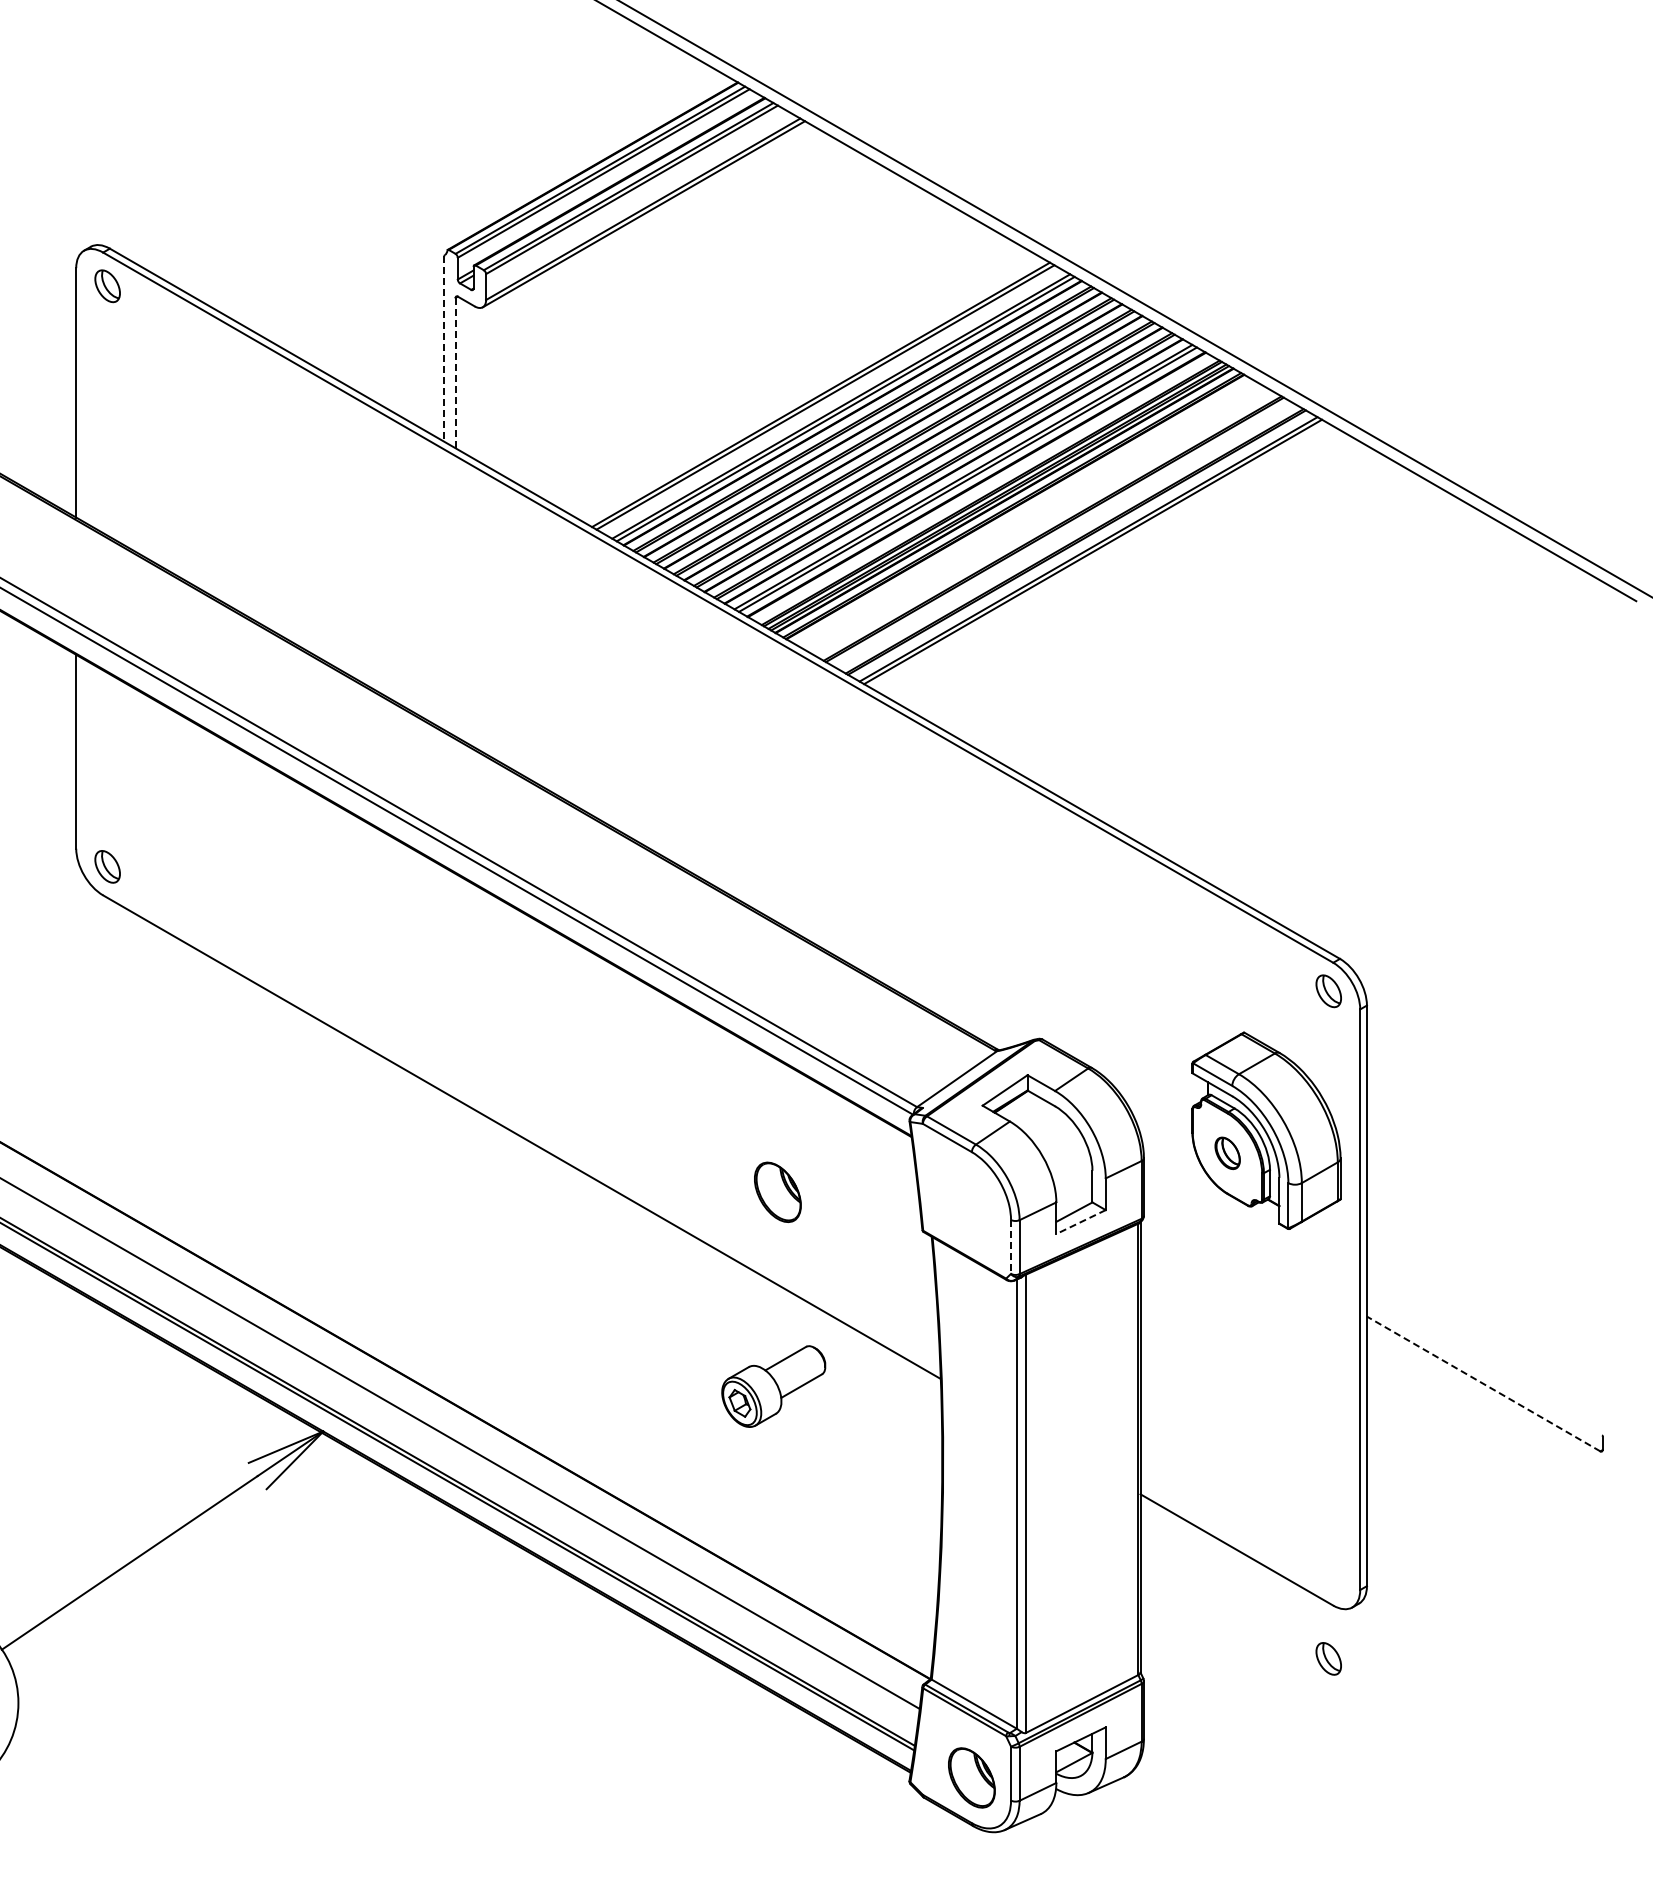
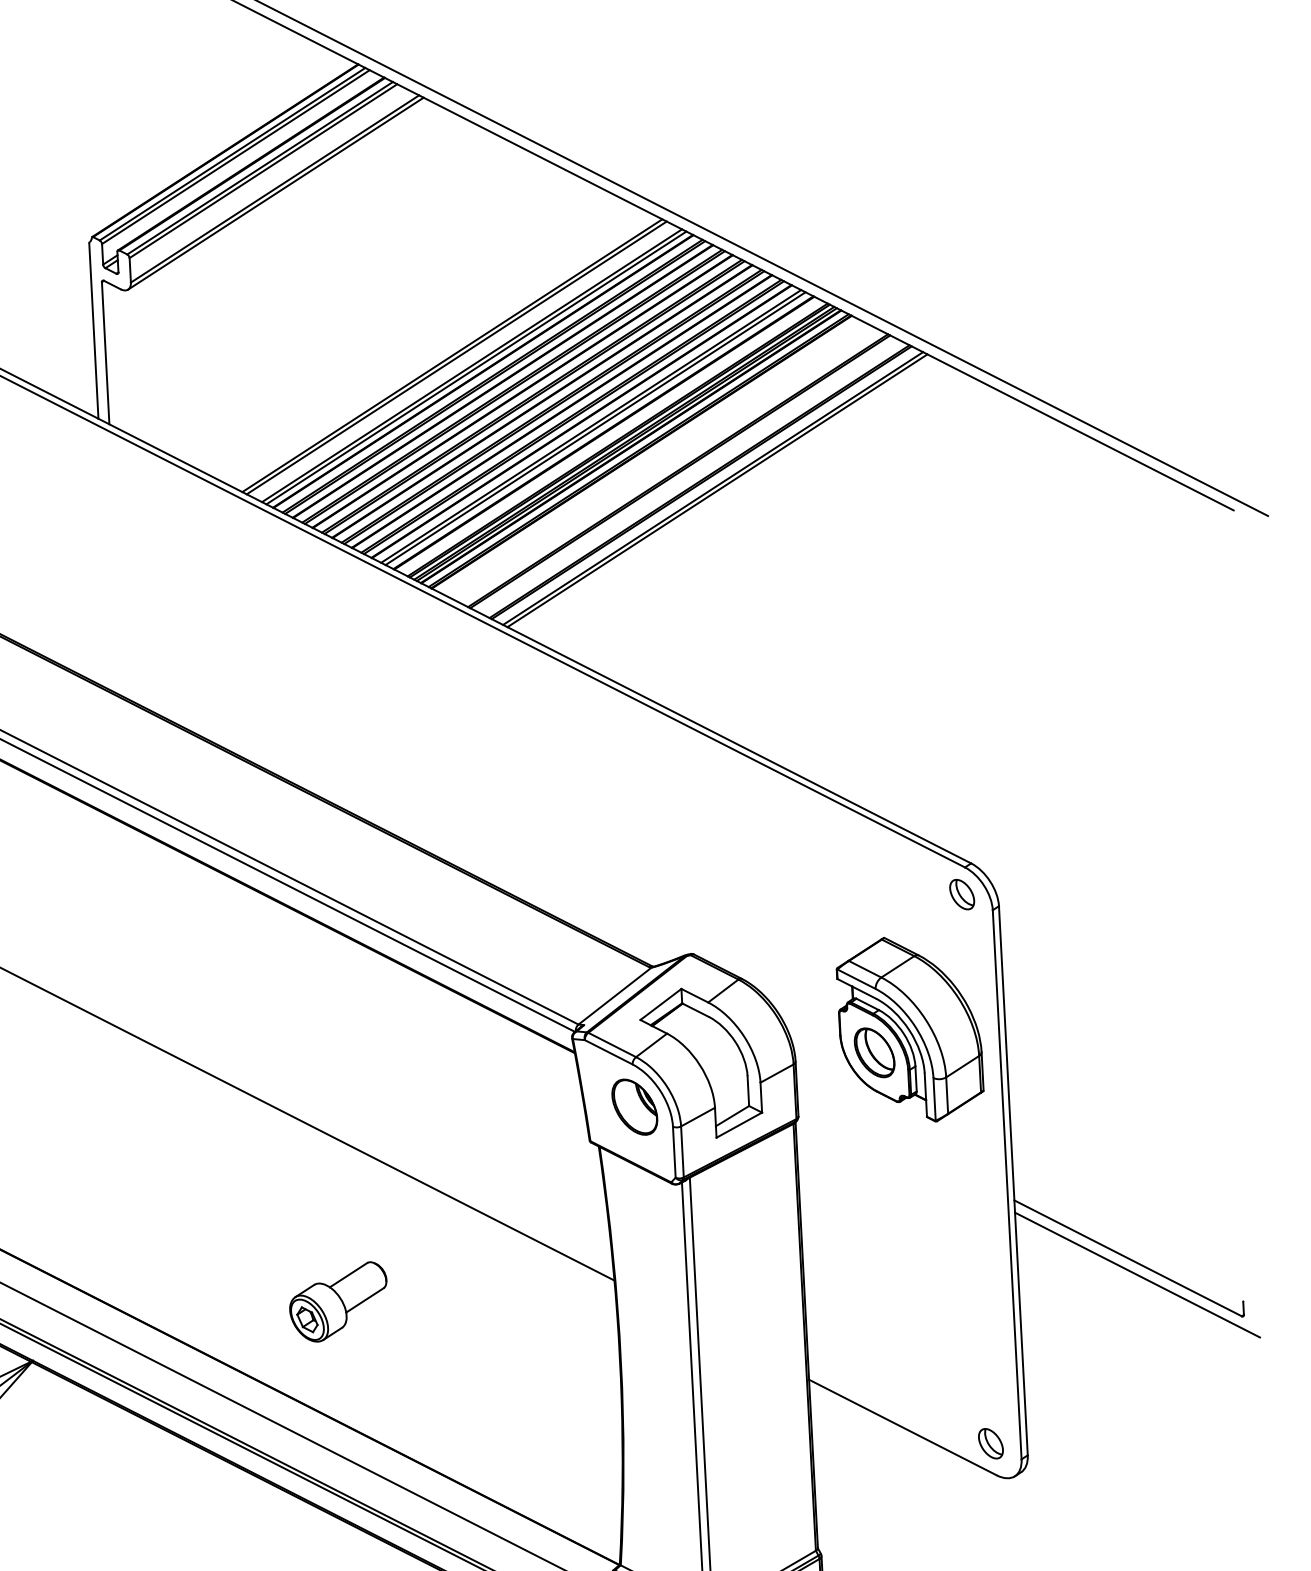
line: (444, 349) -> (94, 331), dashed -> solid
line: (455, 372) -> (105, 352), dashed -> solid
part: (1227, 1153) -> (874, 1053), size x1.67
part: (777, 1191) -> (634, 1106), moved
line: (1080, 1222) -> (738, 1125), dashed -> solid
line: (1011, 1246) -> (674, 1151), dashed -> solid
line: (1483, 1383) -> (1127, 1257), dashed -> solid
part: (773, 1386) -> (338, 1302), moved
line: (1492, 1401) -> (1137, 1274), added
part: (1328, 1658) -> (990, 1443), moved

